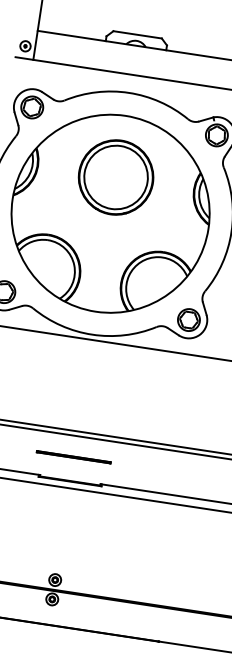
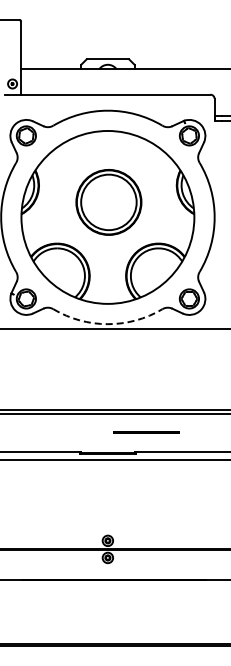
part: (115, 177) -> (108, 202), moved
arc: (91, 334) -> (107, 324), solid -> dashed
line: (73, 457) -> (146, 432), moved

